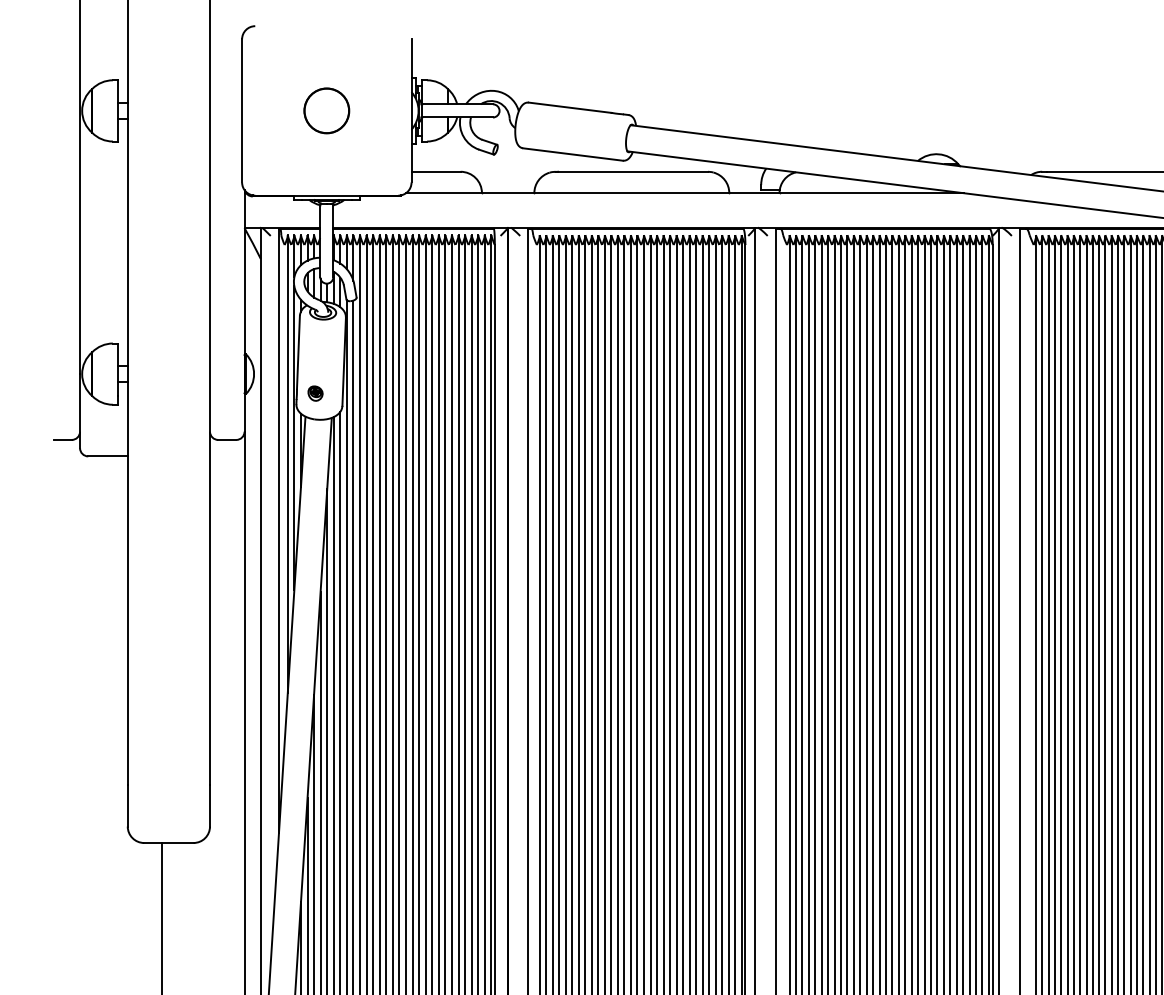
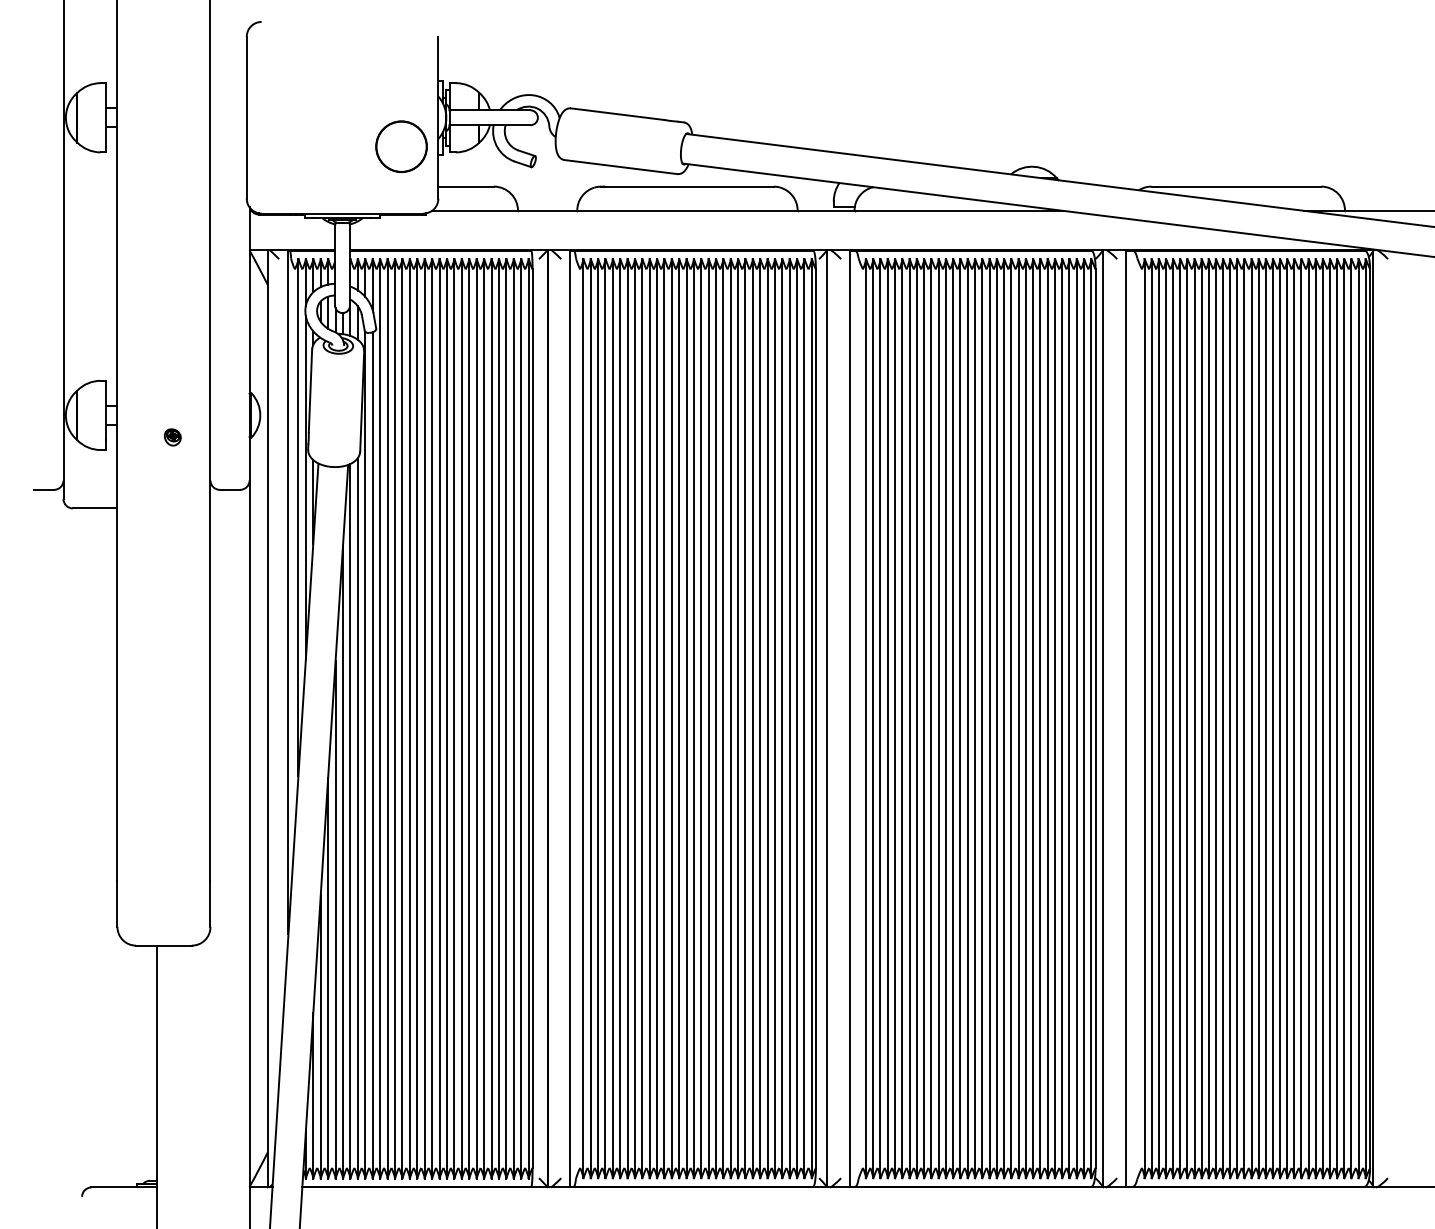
circle: (326, 110) -> (401, 146), moved
part: (315, 393) -> (172, 437), moved

